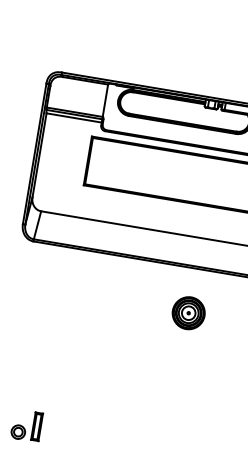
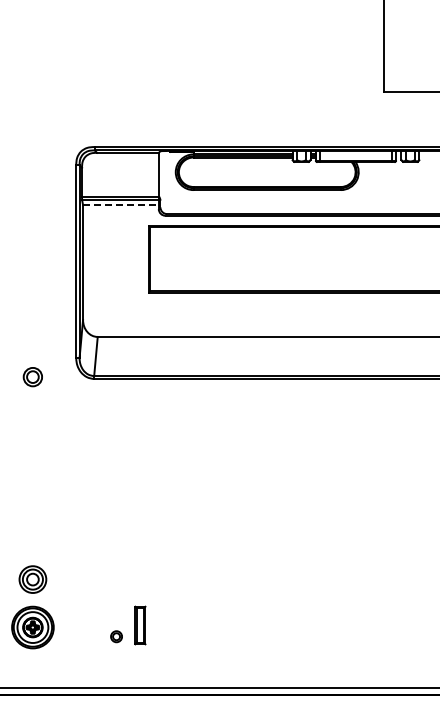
line: (73, 117) -> (120, 204), solid -> dashed
part: (188, 312) -> (317, 439), removed
part: (18, 431) -> (116, 636), size x0.6

